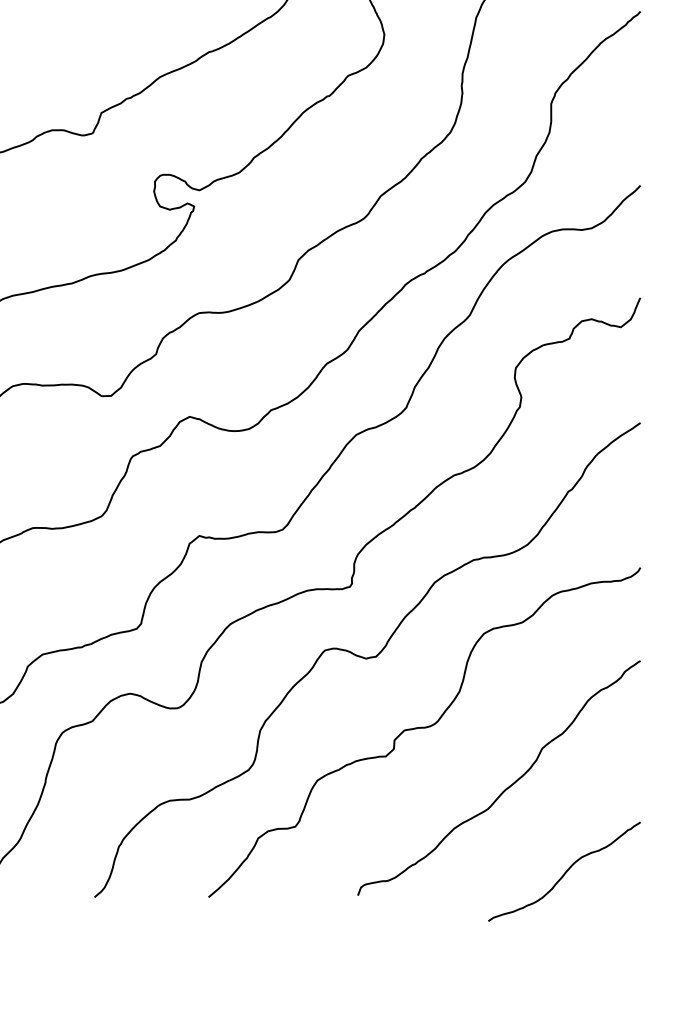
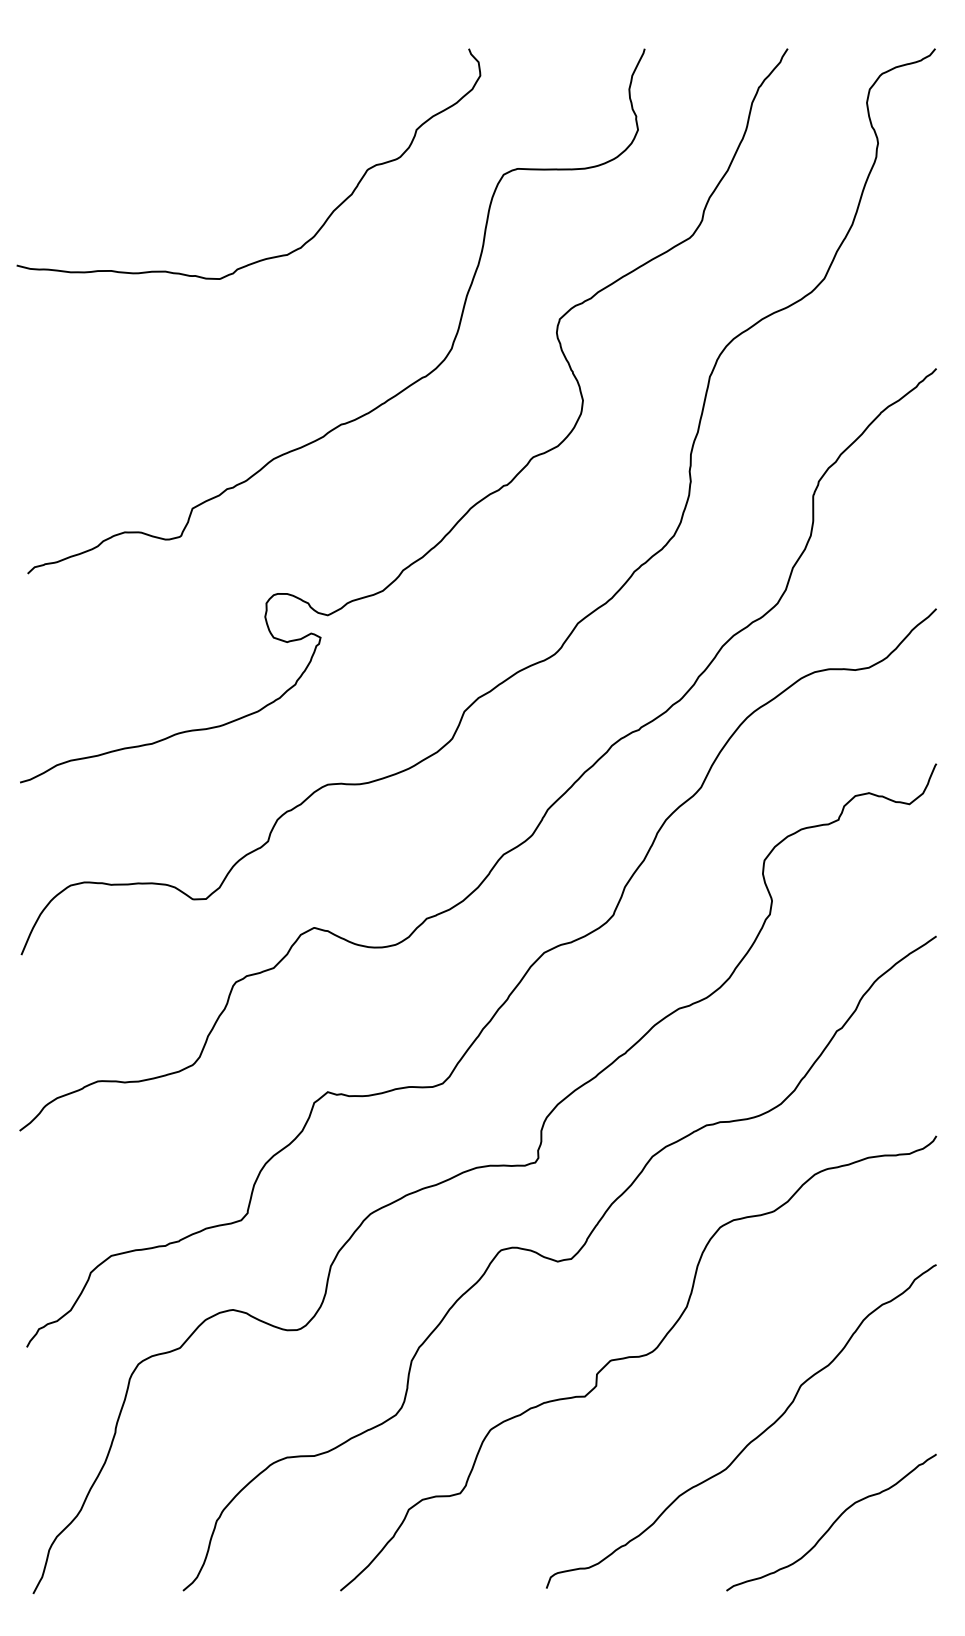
curve: (565, 872) -> (832, 1523), moved

